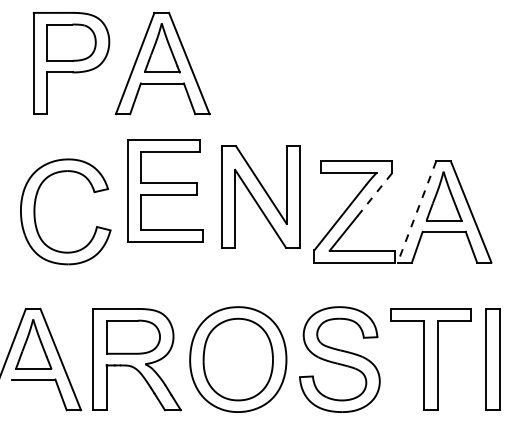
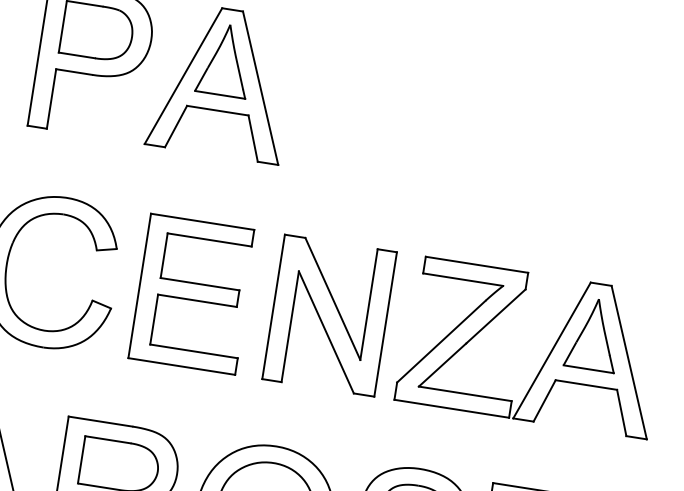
part: (165, 190) -> (193, 293), moved
line: (374, 194) -> (495, 316), dashed -> solid
part: (260, 196) -> (329, 315), moved
line: (416, 212) -> (551, 351), dashed -> solid

